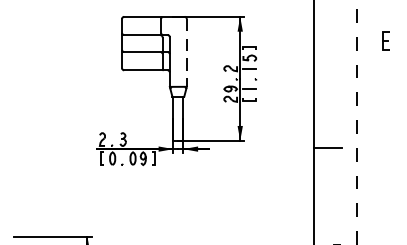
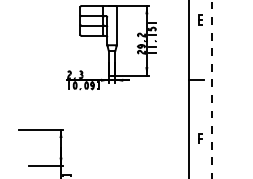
part: (385, 41) -> (200, 19), moved
line: (186, 53) -> (116, 26), dashed -> solid

